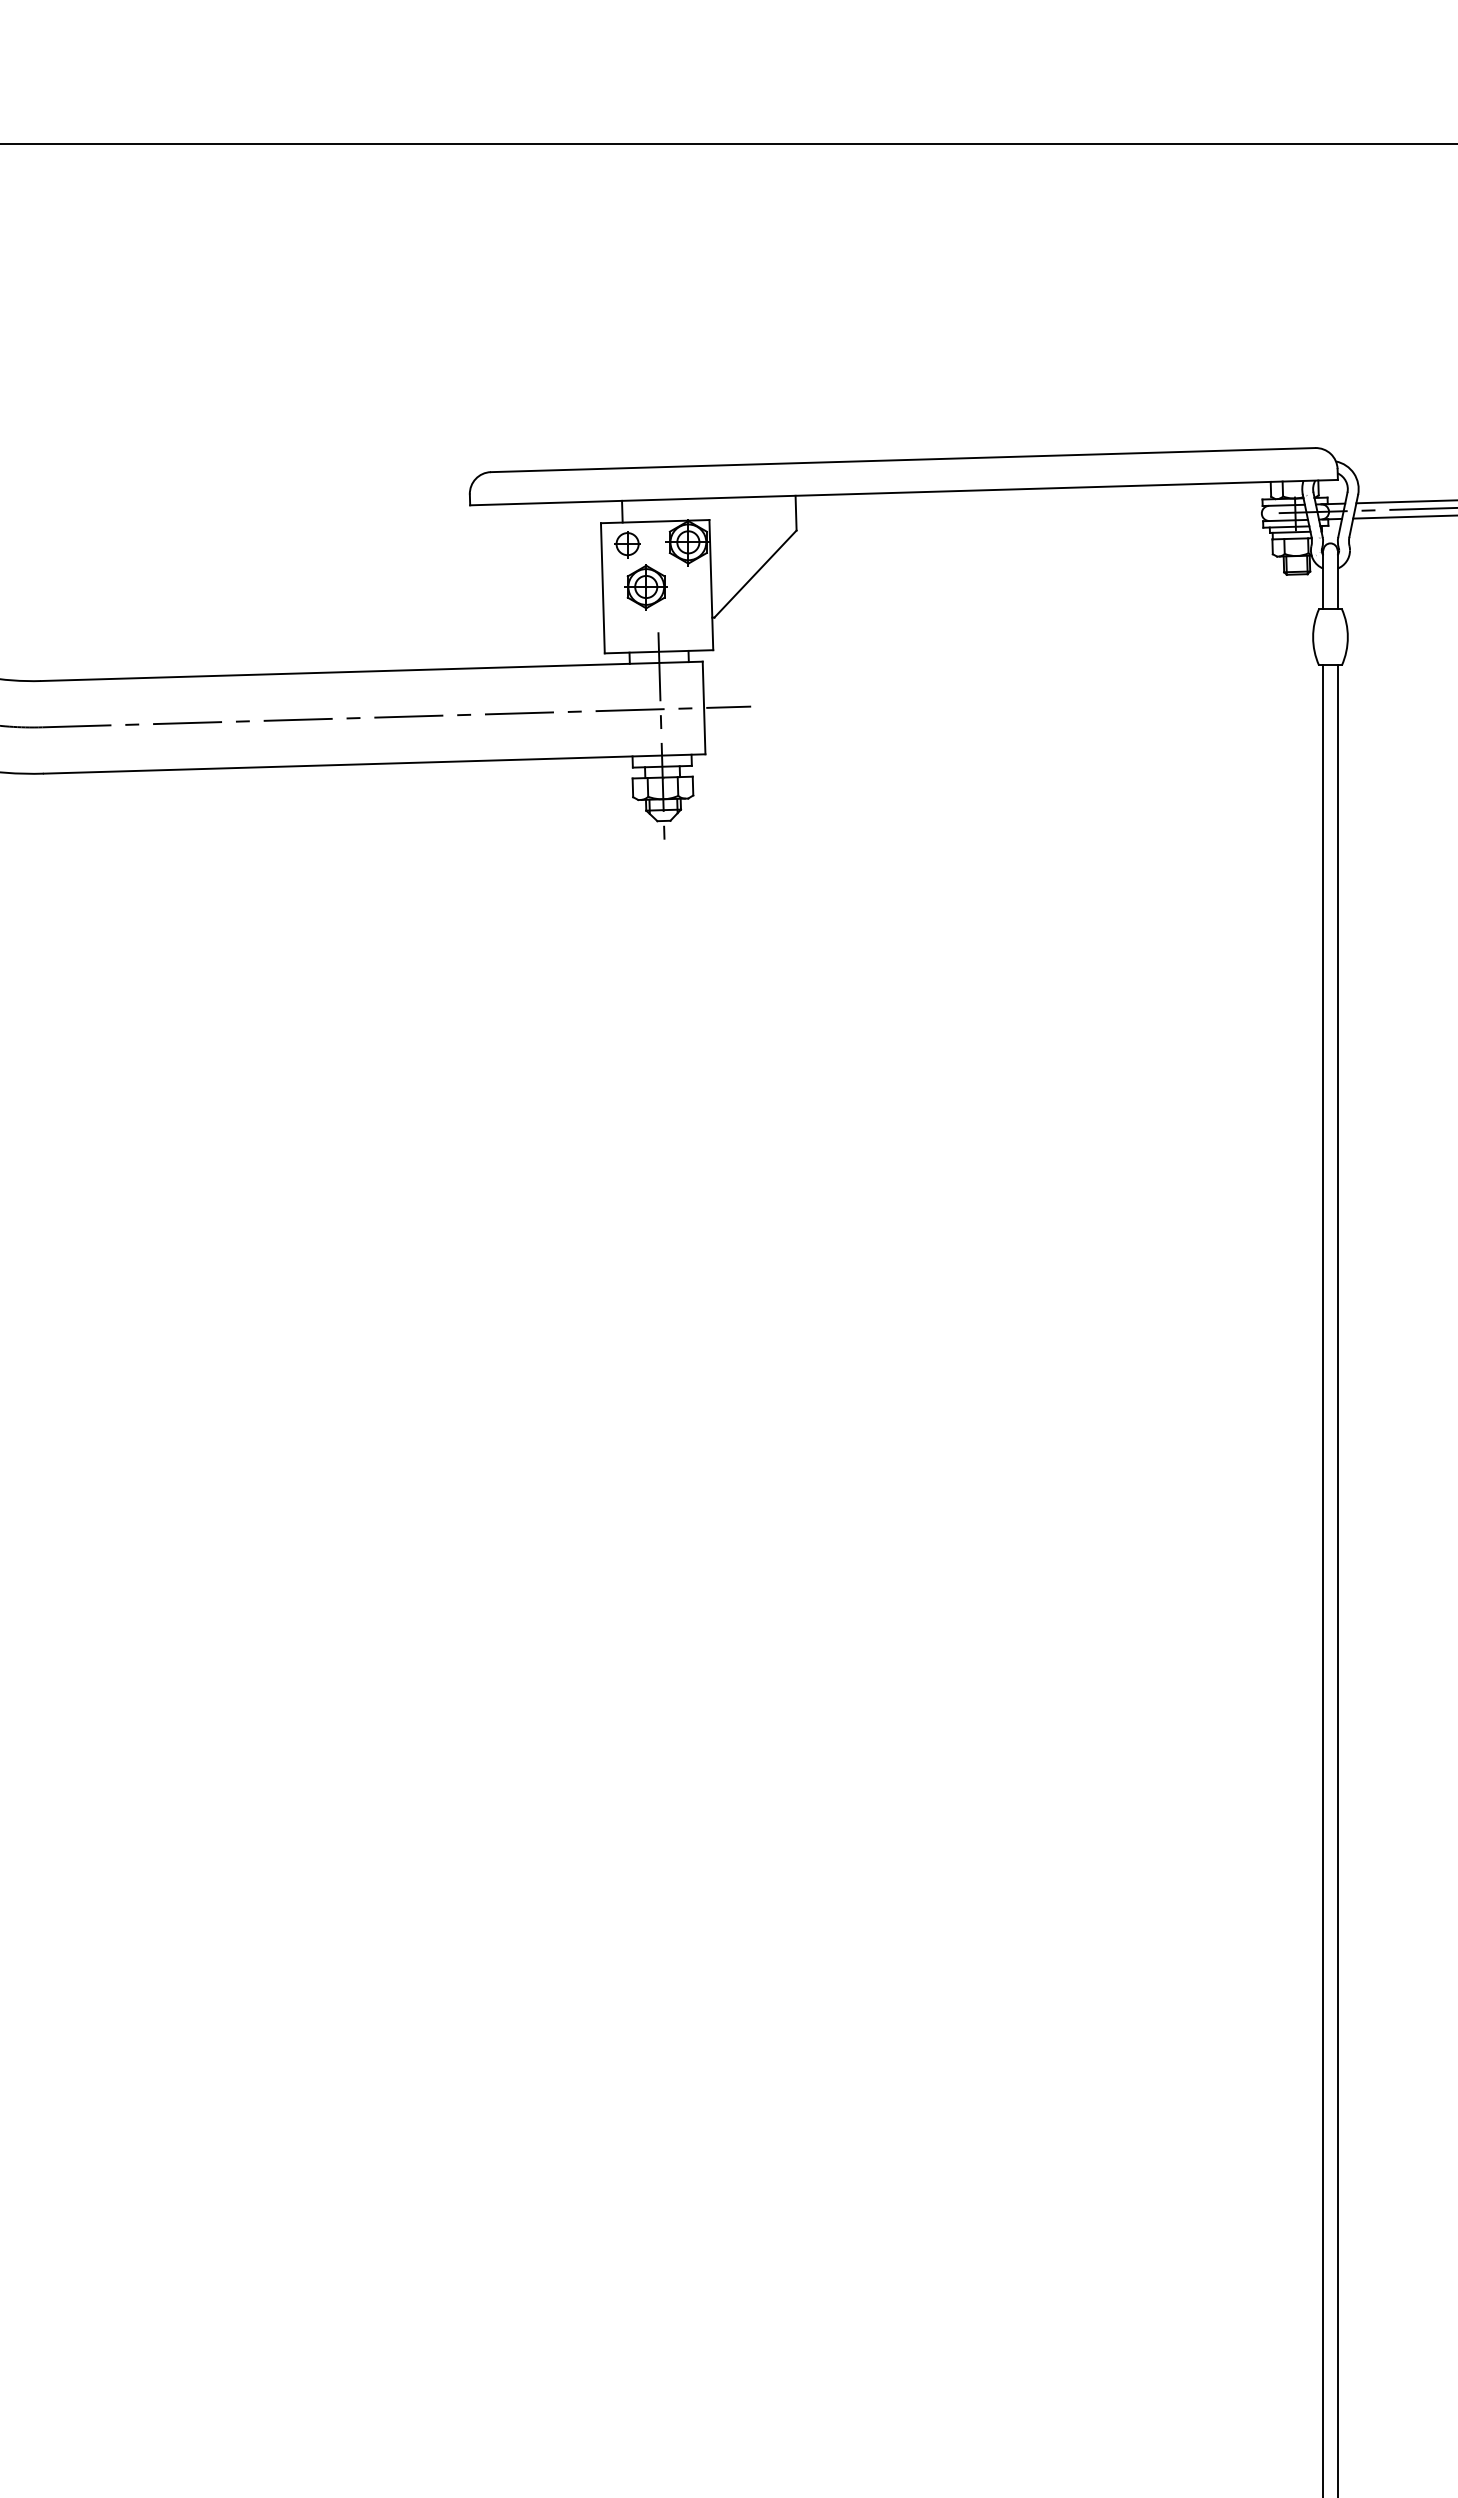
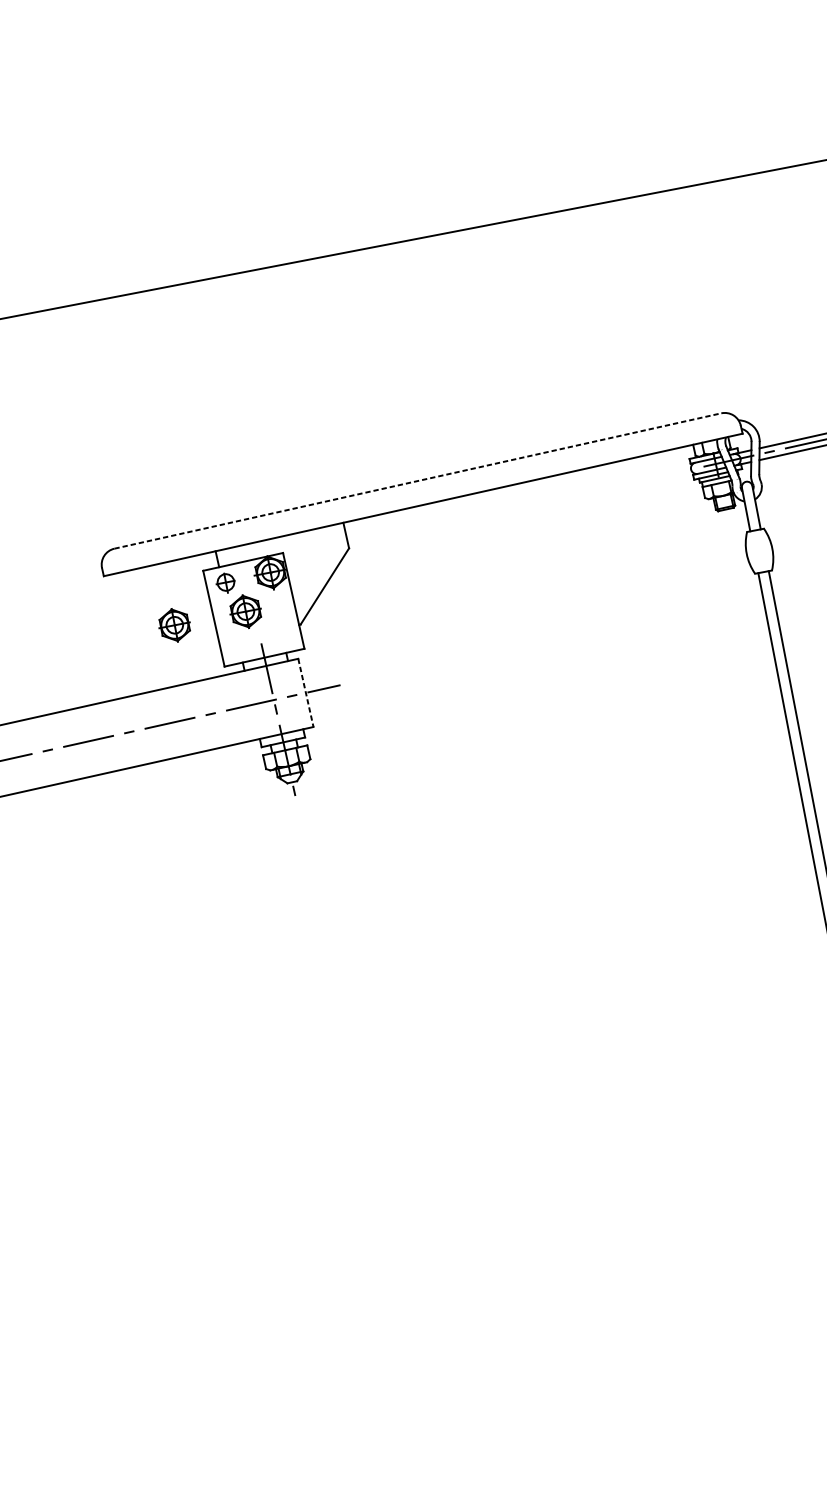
line: (903, 460) -> (418, 481), solid -> dashed
part: (549, 587) -> (174, 625), added
line: (704, 708) -> (306, 693), solid -> dashed

